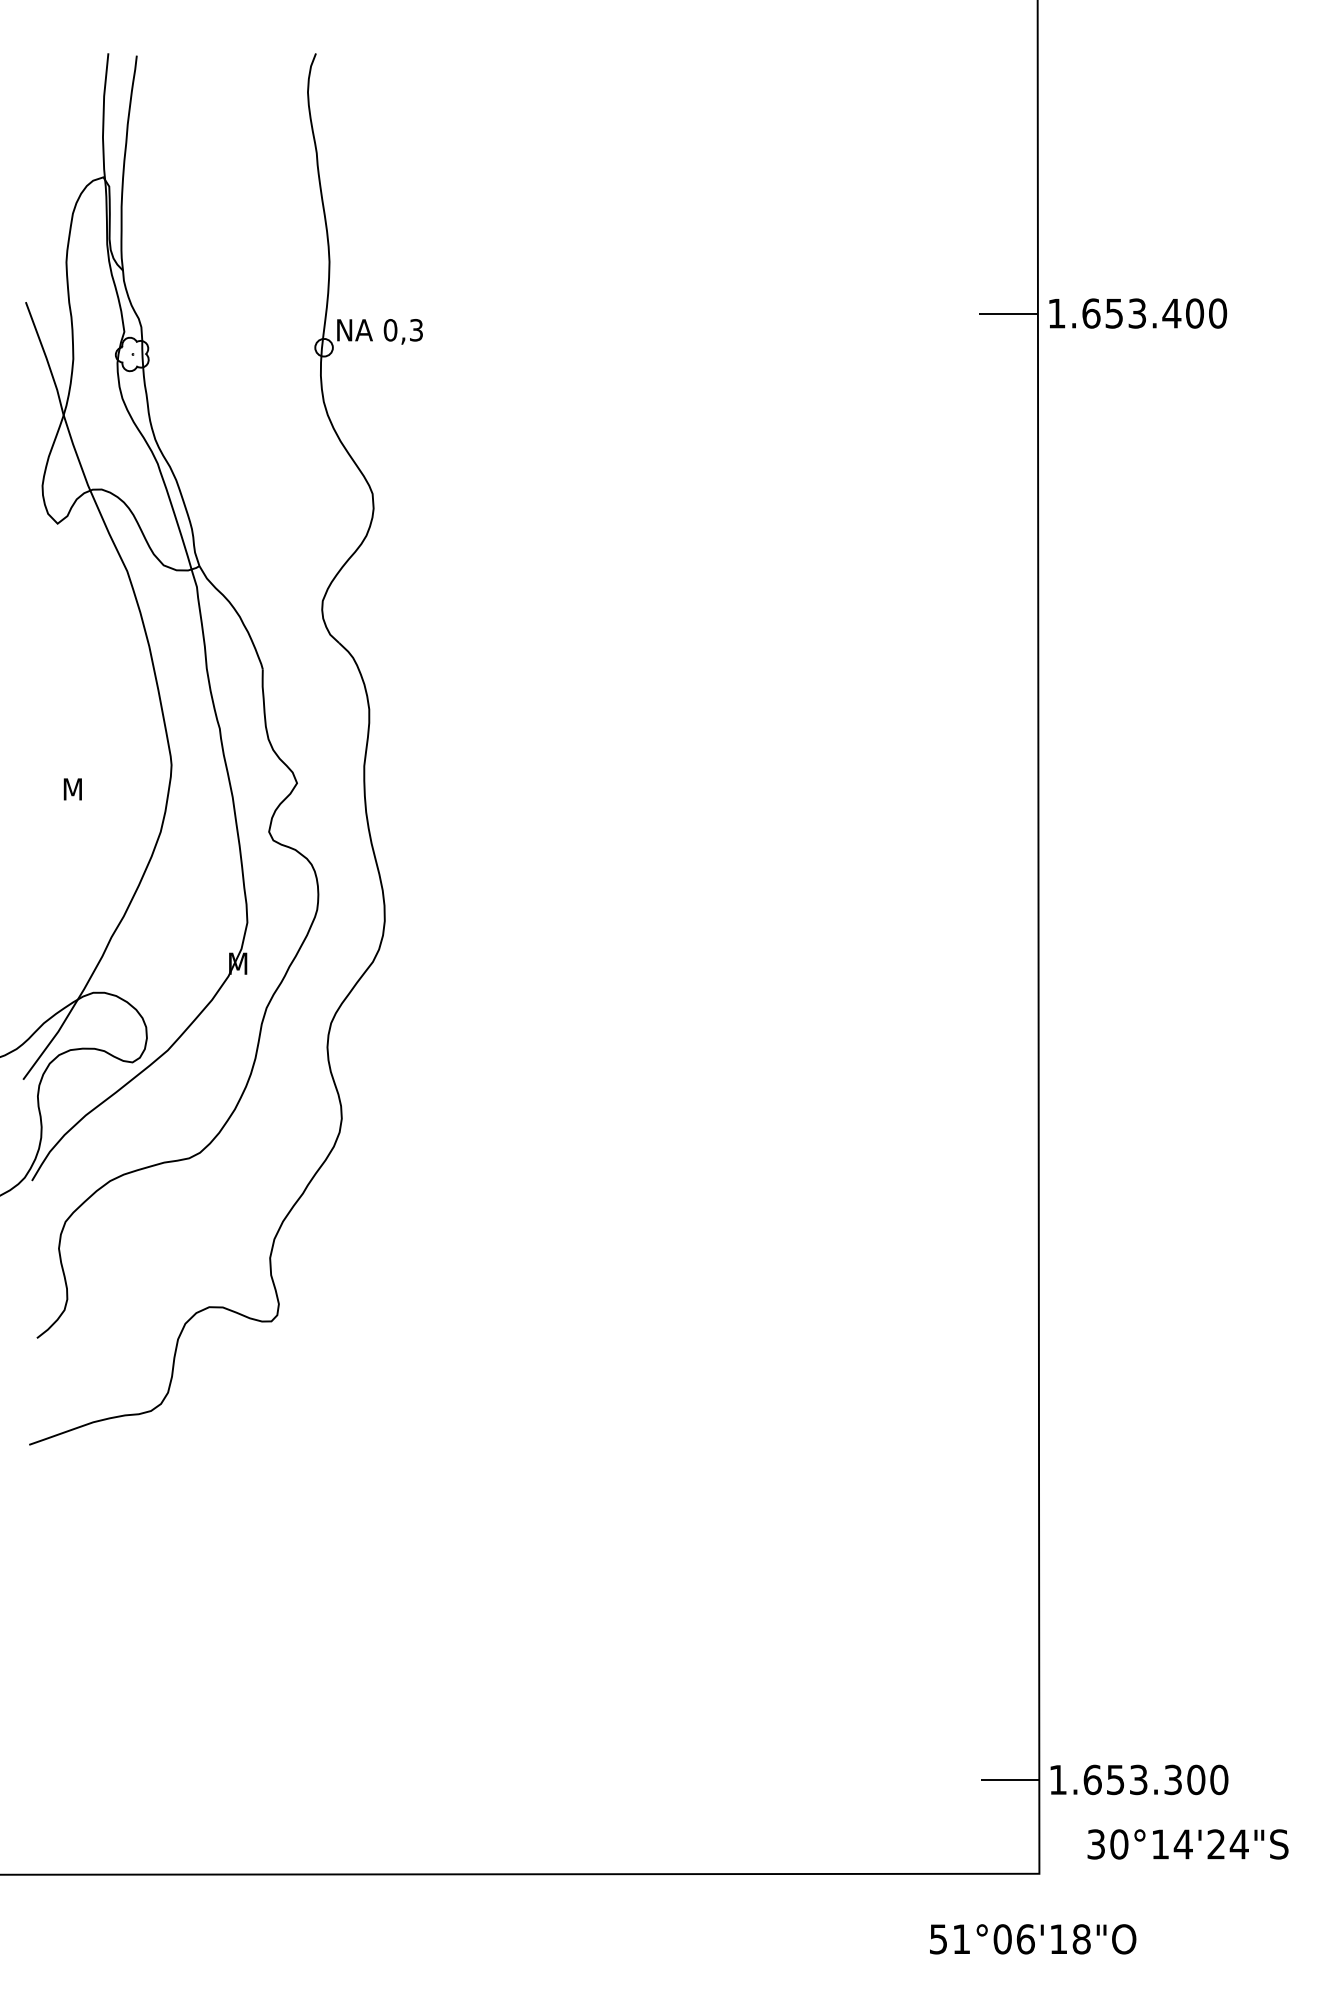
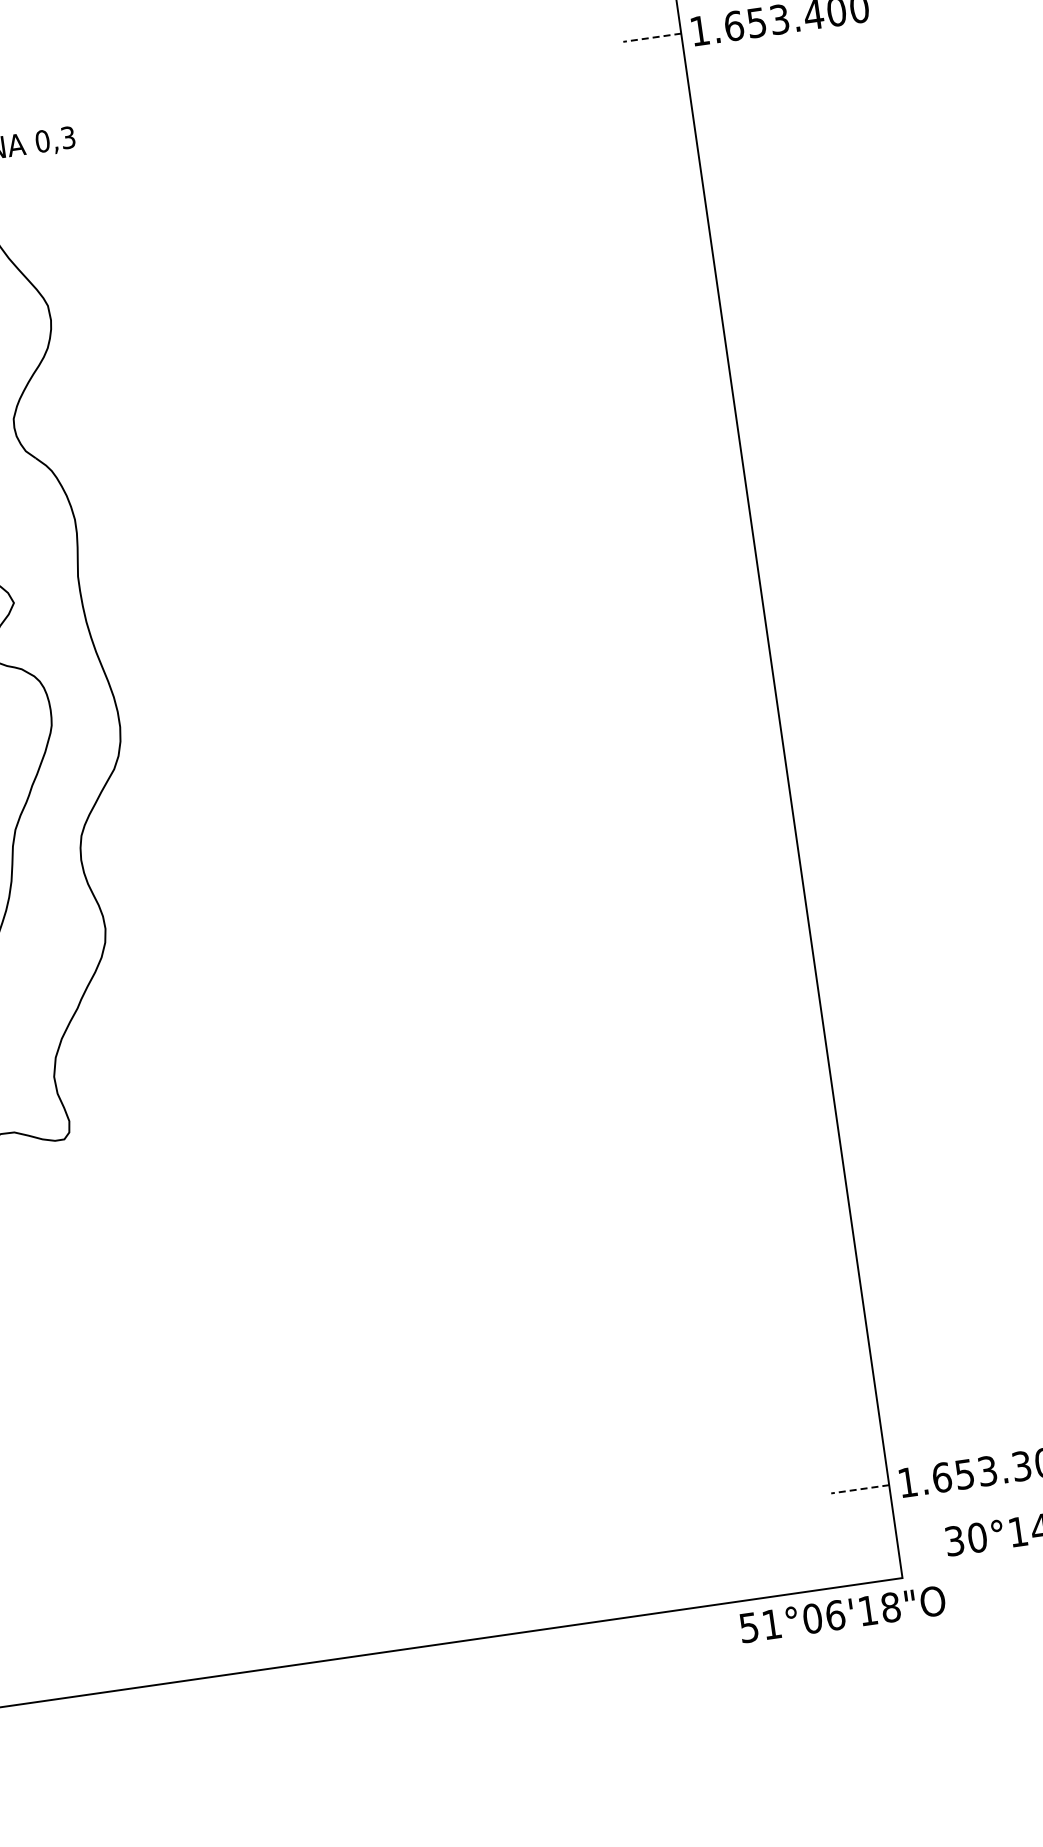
line: (1008, 313) -> (652, 37), solid -> dashed
line: (1009, 1779) -> (859, 1488), solid -> dashed
text: (1033, 1939) -> (843, 1614), moved

